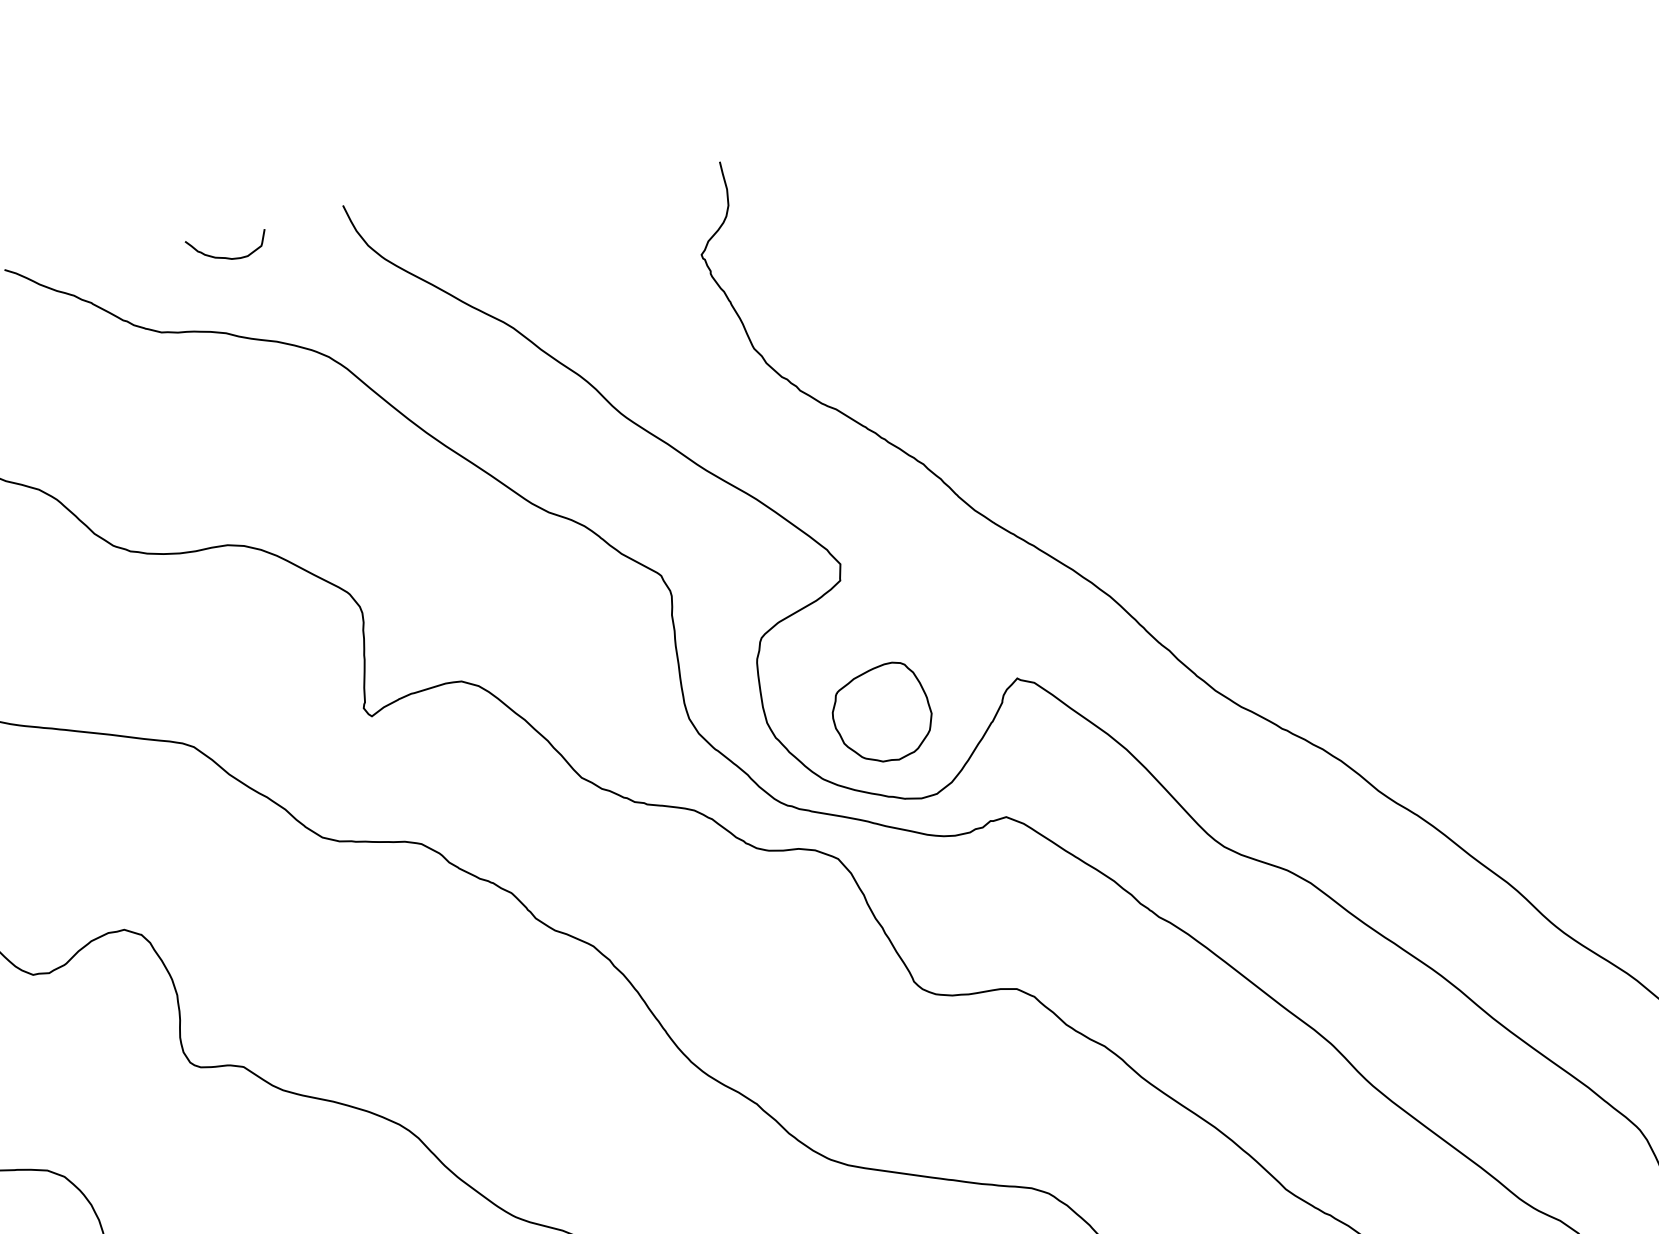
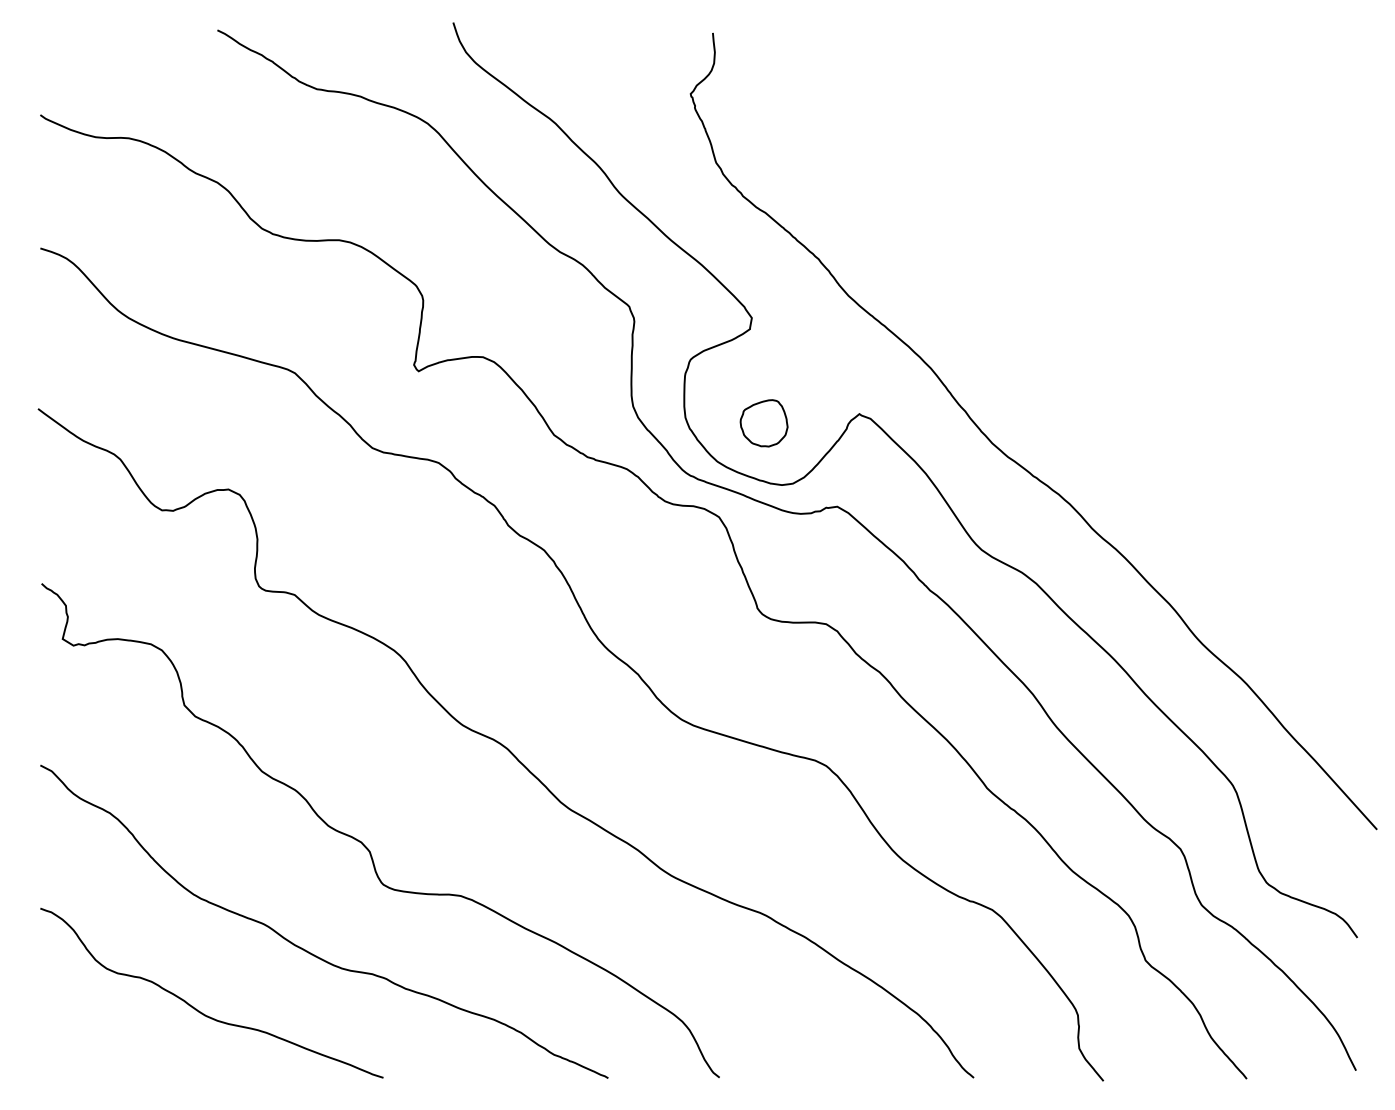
curve: (225, 256) -> (368, 44), removed
part: (881, 713) -> (763, 423), size x0.7

